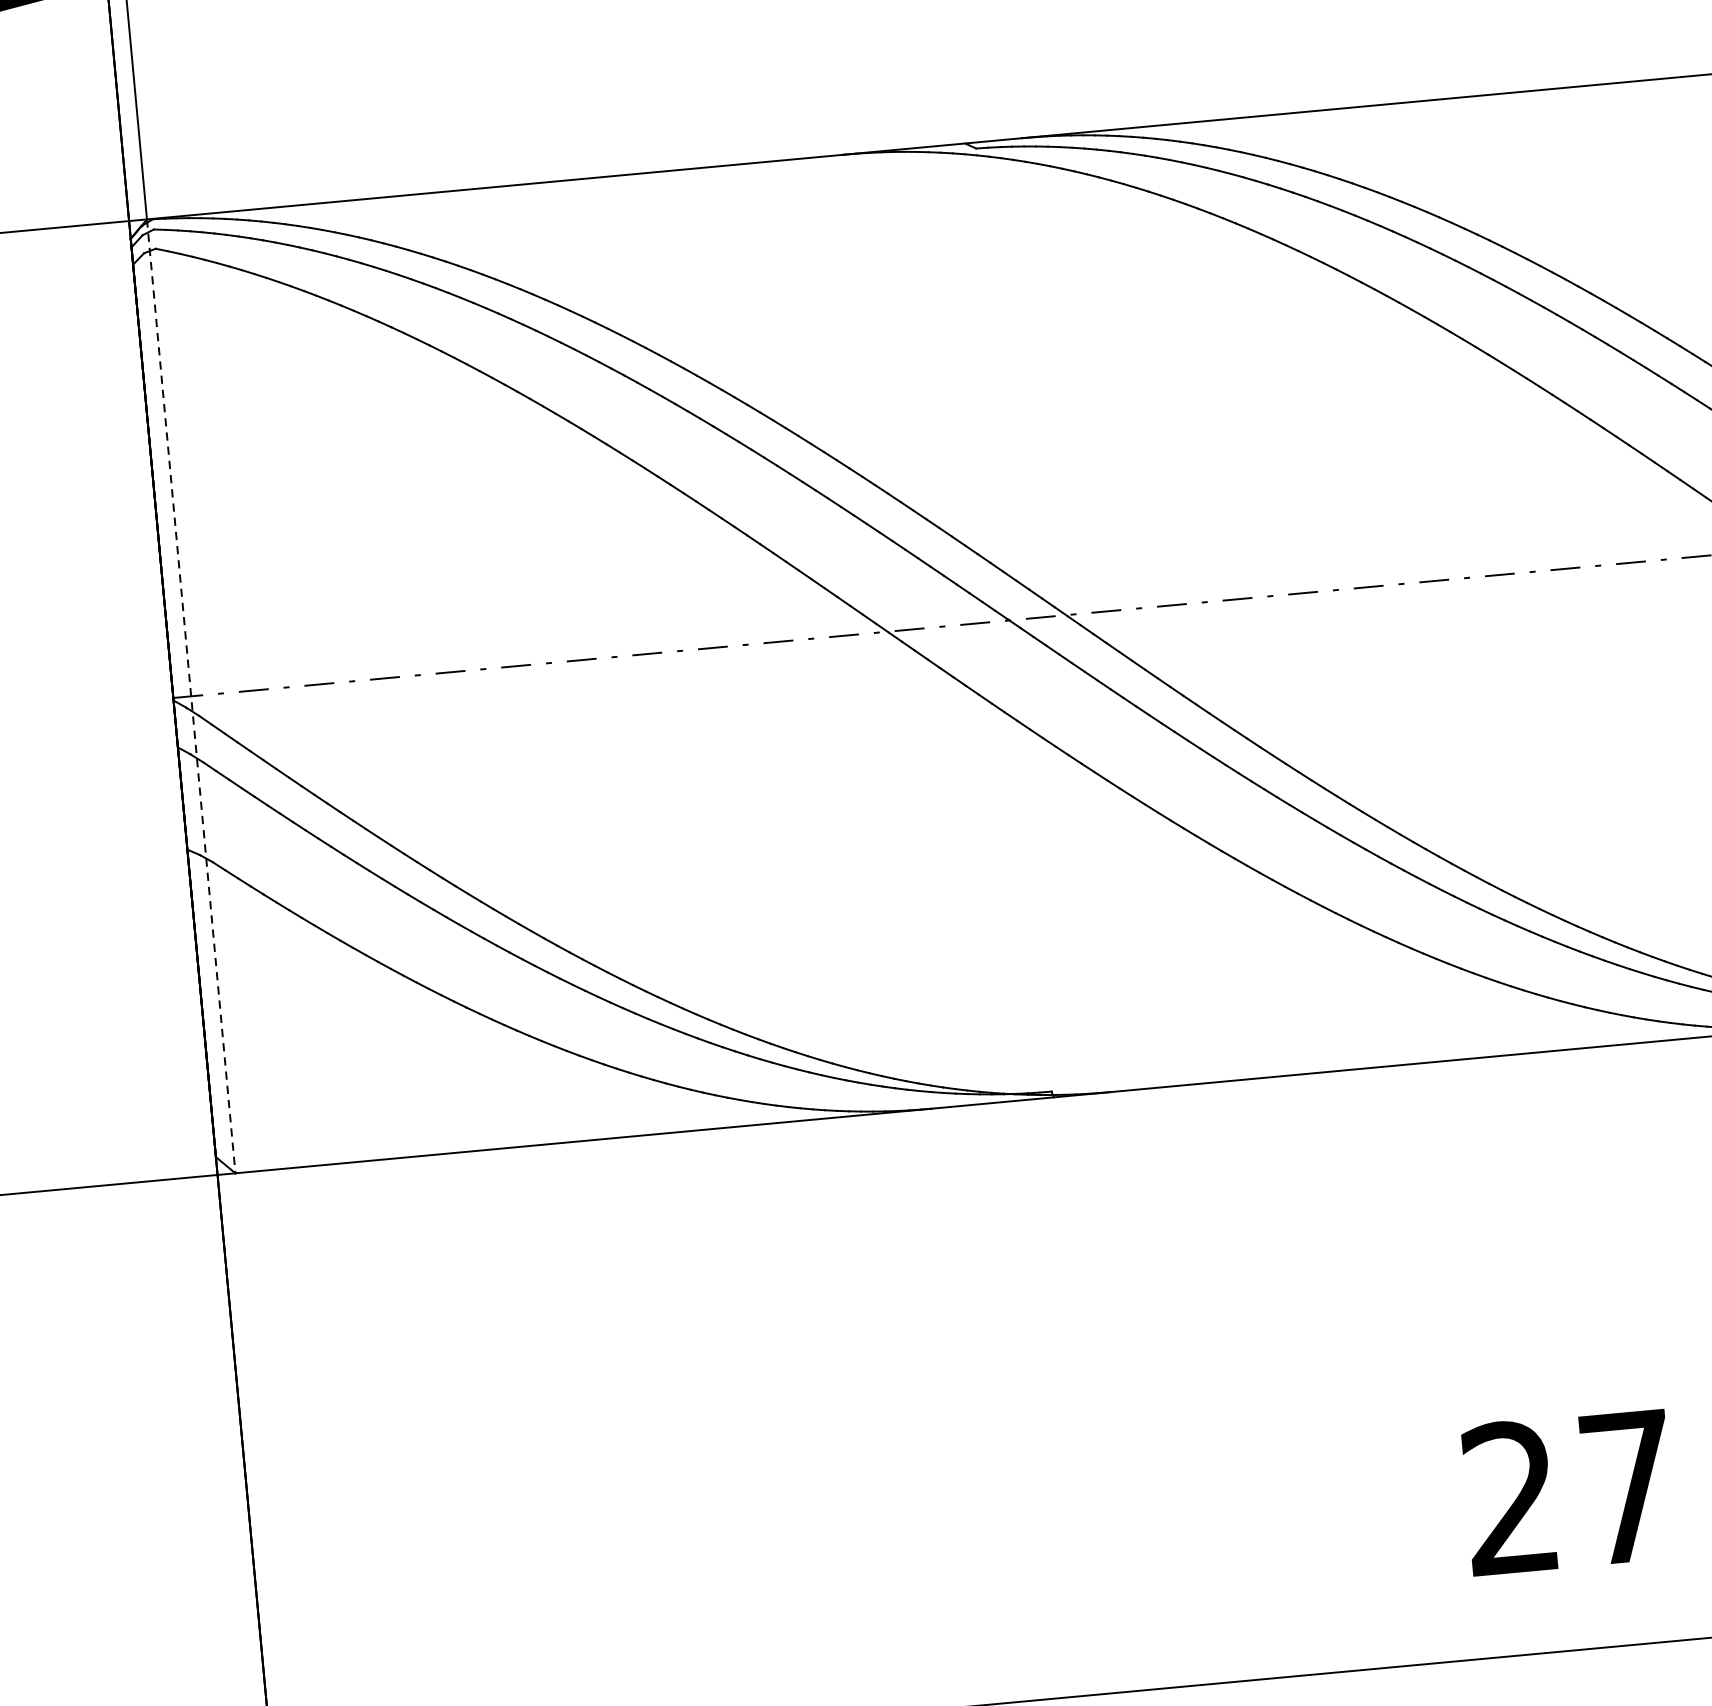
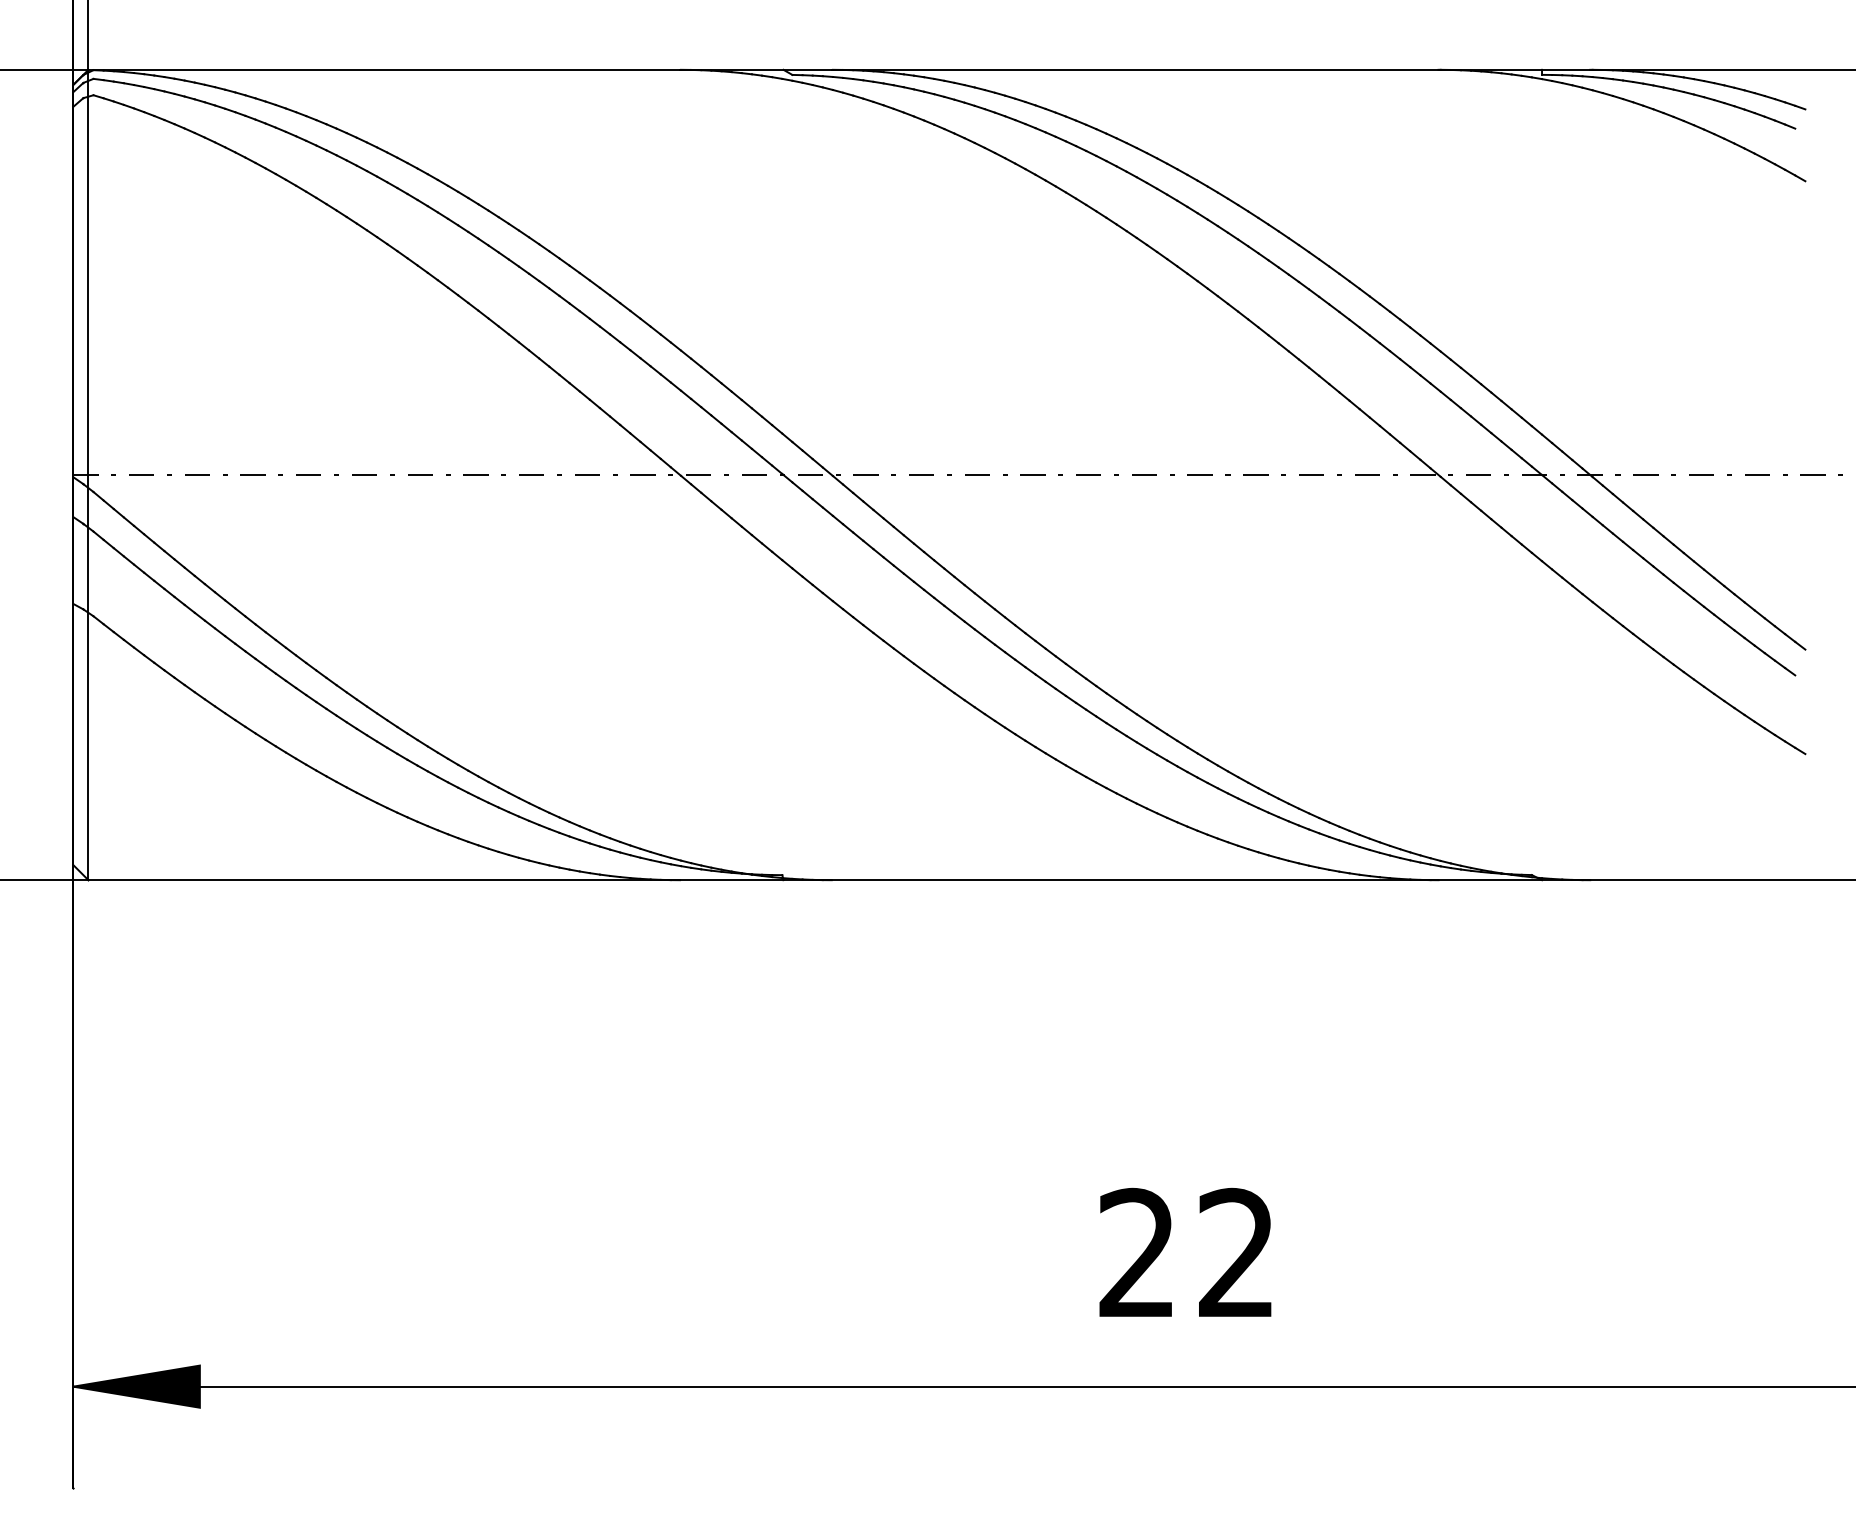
line: (191, 696) -> (88, 475), dashed -> solid
text: (1627, 1485) -> (1236, 1251), 27 -> 22

